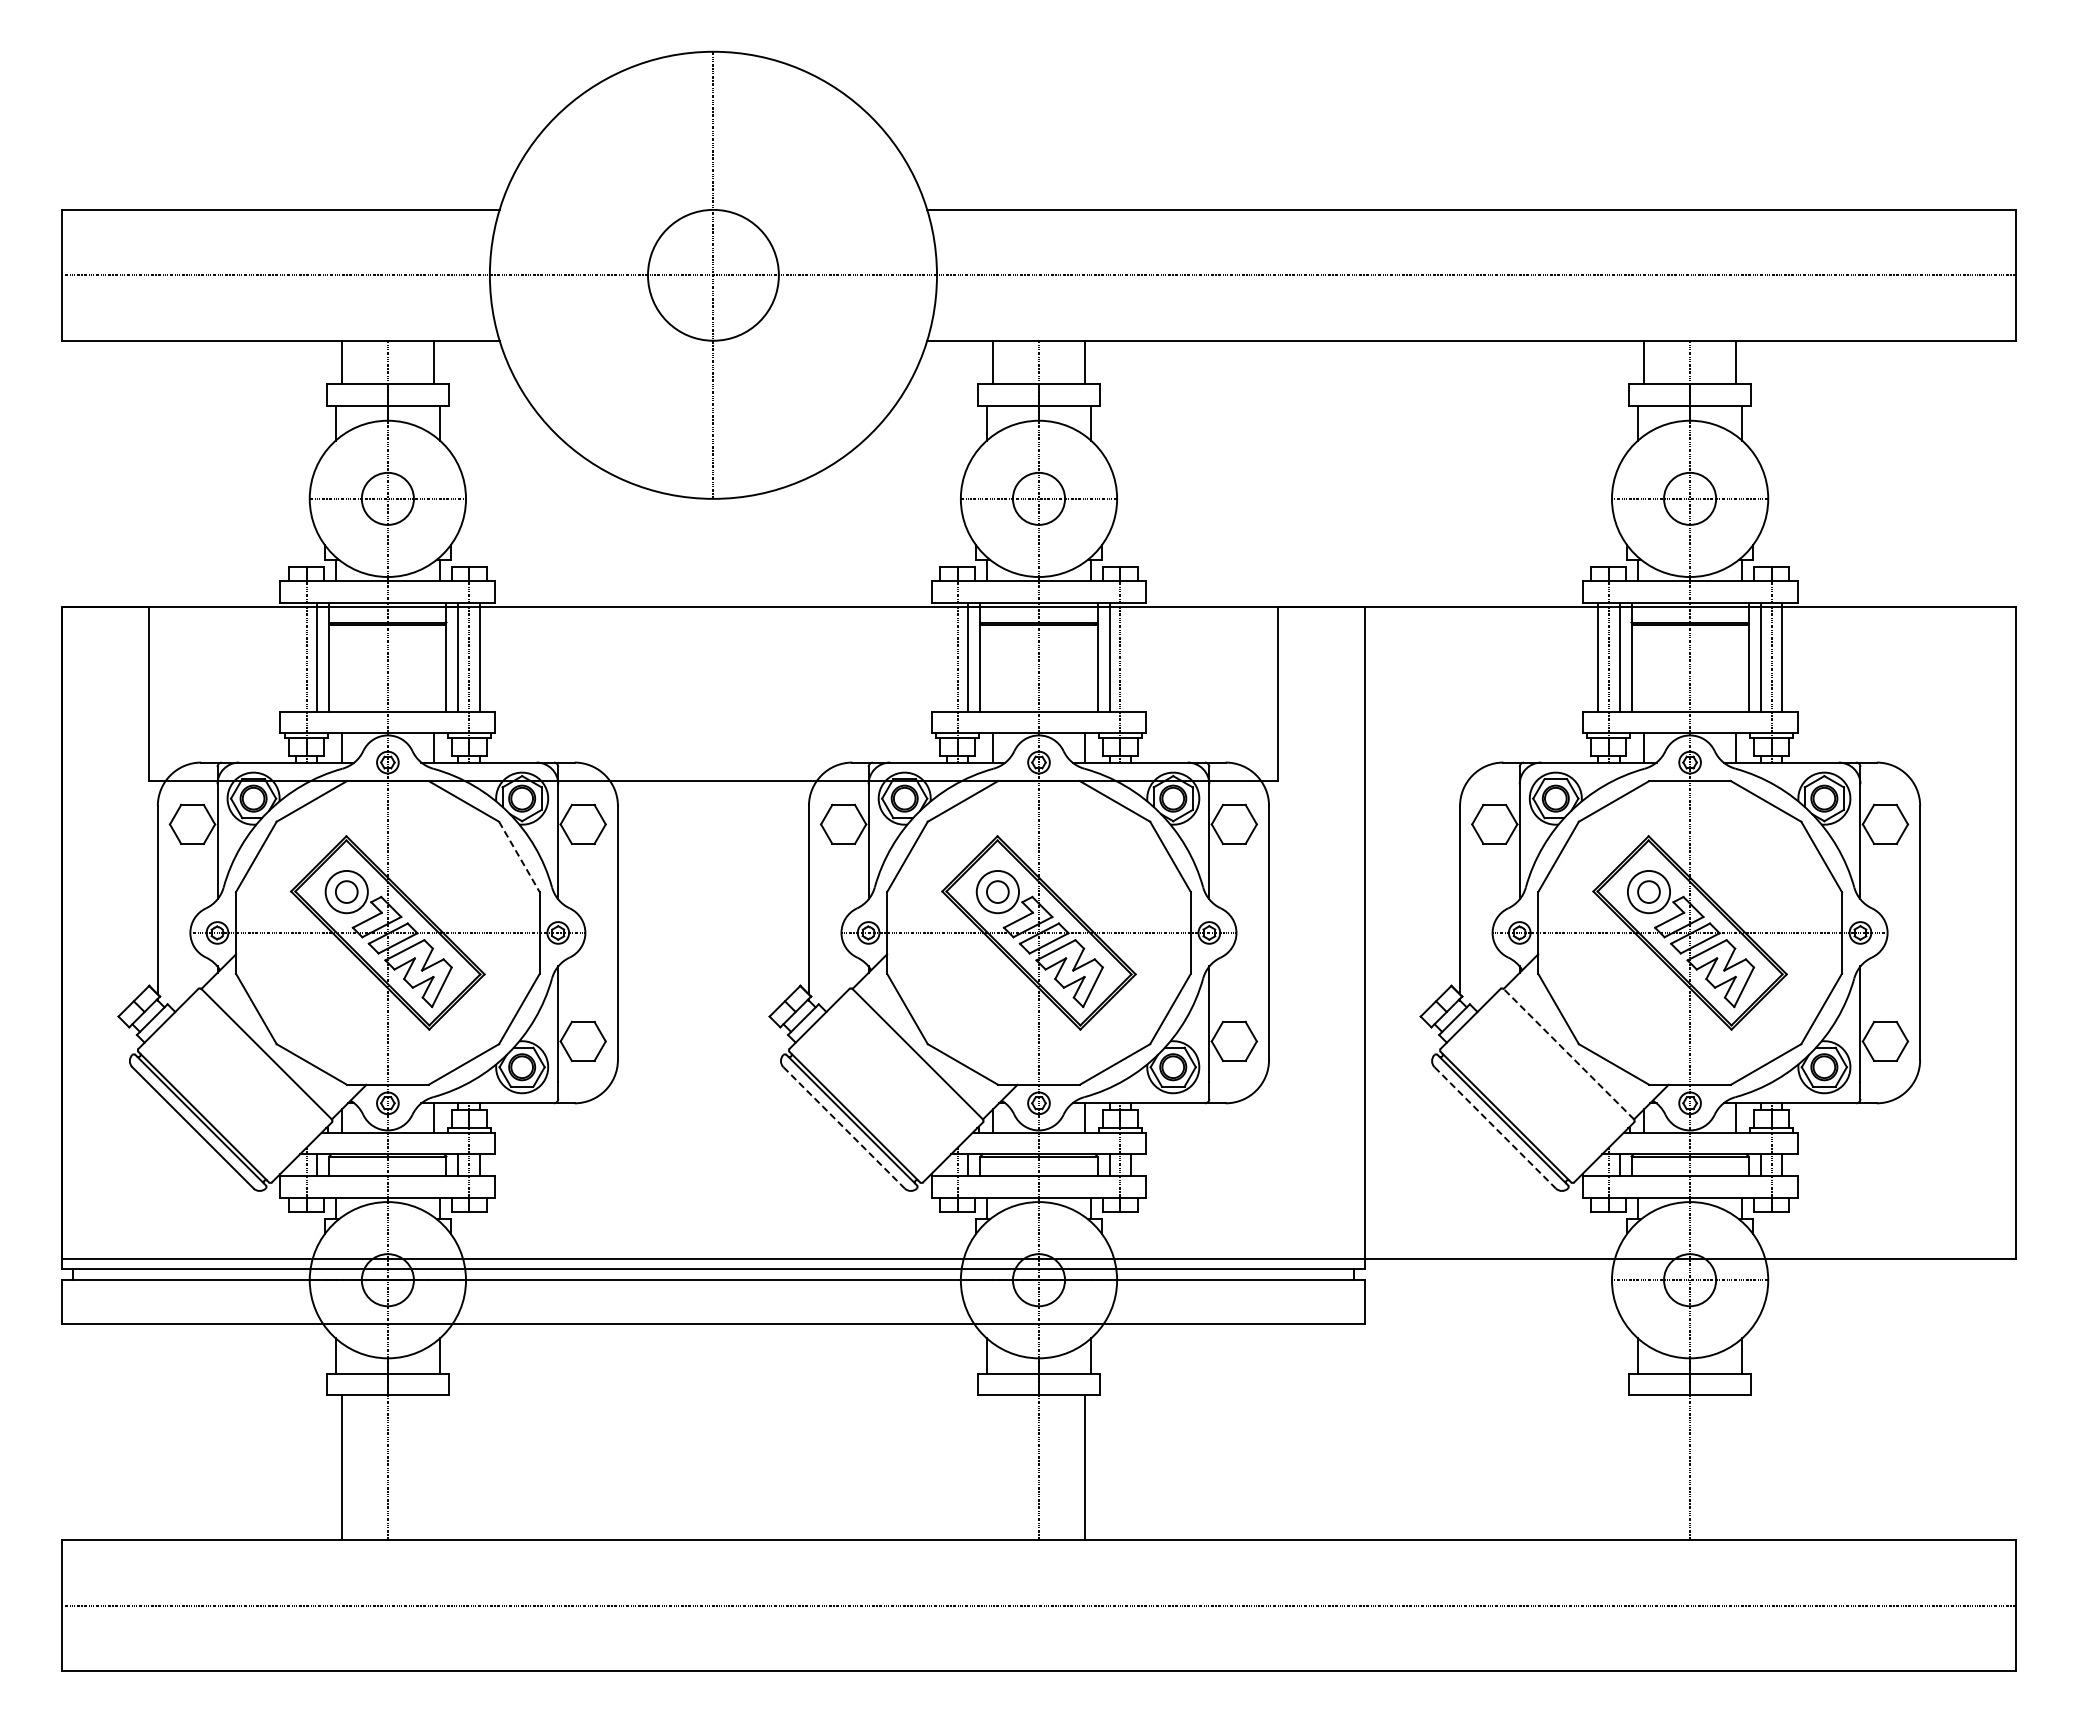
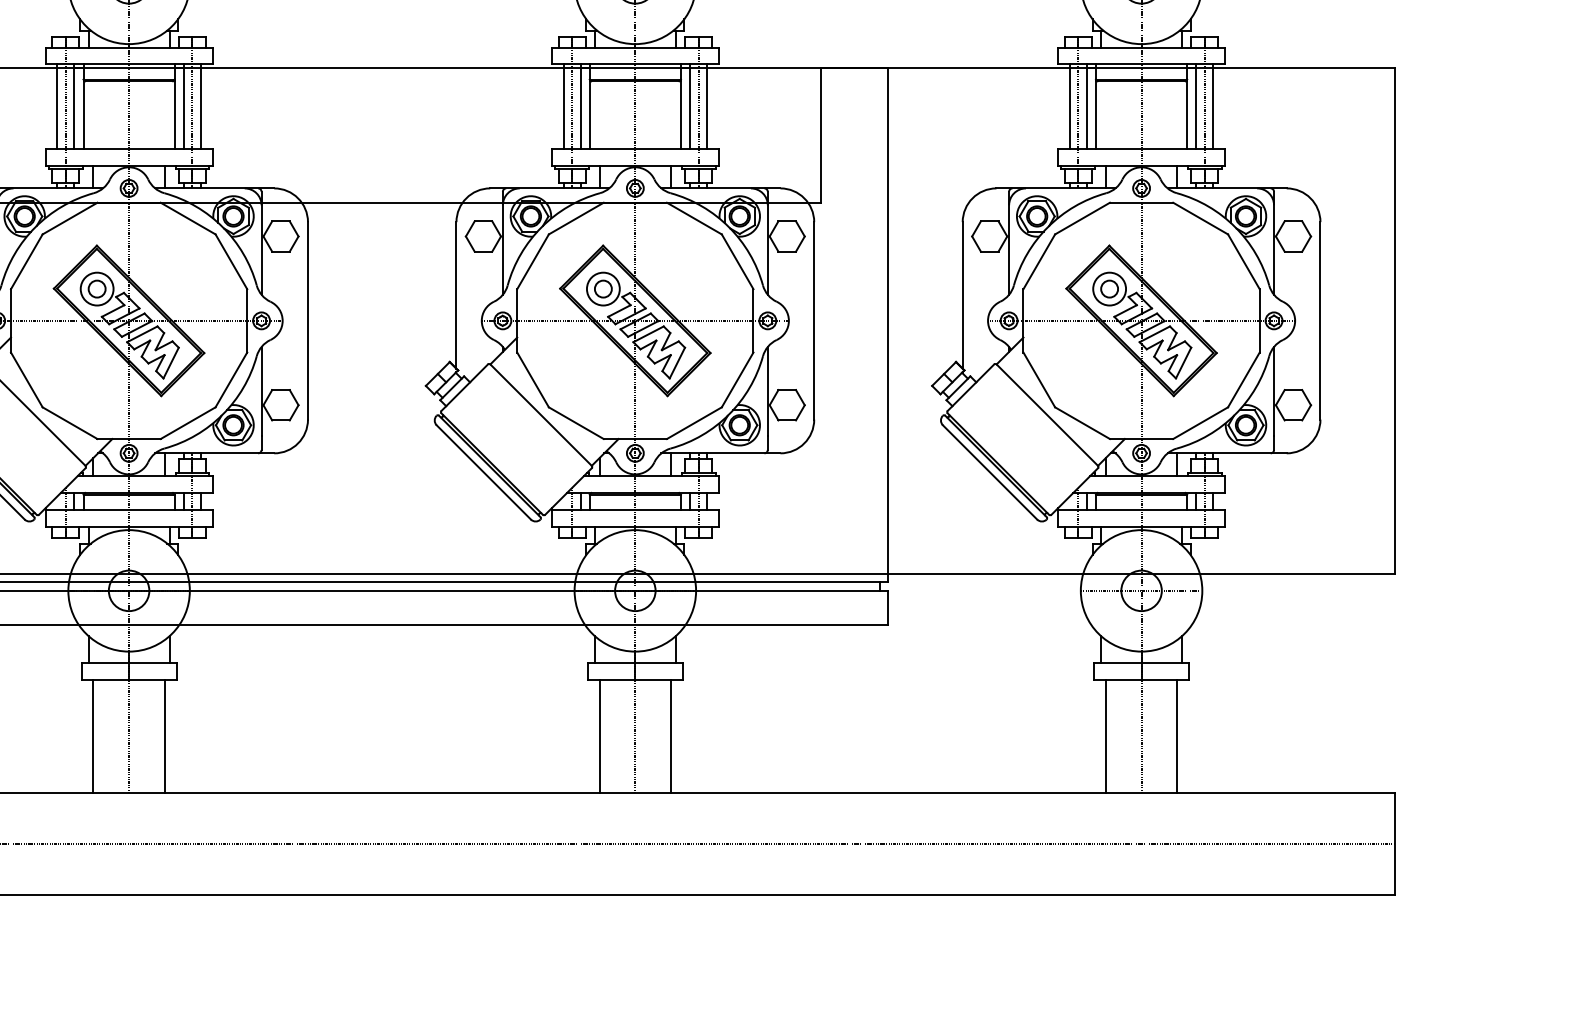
line: (295, 657) -> (57, 106), added
line: (946, 657) -> (563, 106), added
line: (1131, 657) -> (707, 106), added
line: (519, 856) -> (231, 261), dashed -> solid
line: (1568, 1053) -> (1047, 414), dashed -> solid
line: (844, 1127) -> (484, 472), dashed -> solid
line: (1495, 1127) -> (990, 472), dashed -> solid
line: (433, 1467) -> (164, 736), added
line: (992, 1467) -> (599, 736), added
line: (1644, 1467) -> (1106, 736), added
line: (1736, 1467) -> (1177, 736), added

